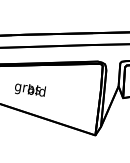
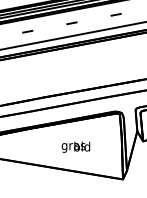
text: (29, 89) -> (75, 146), moved

